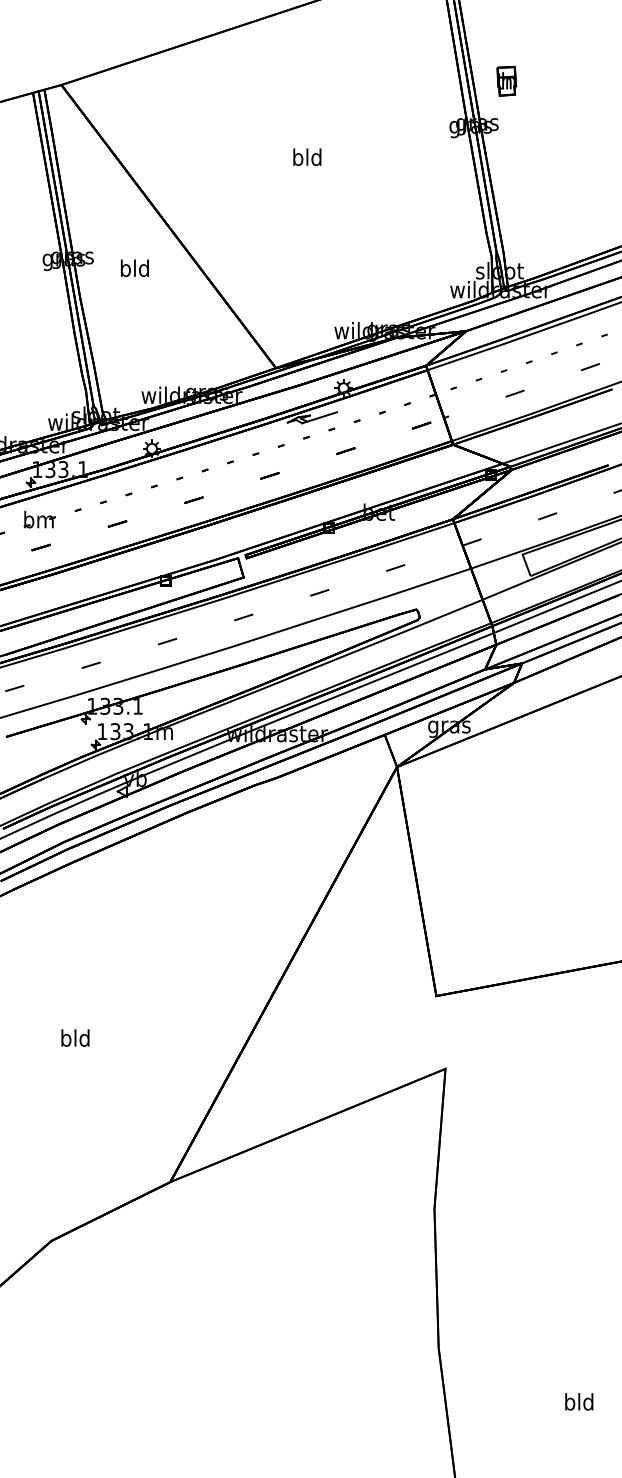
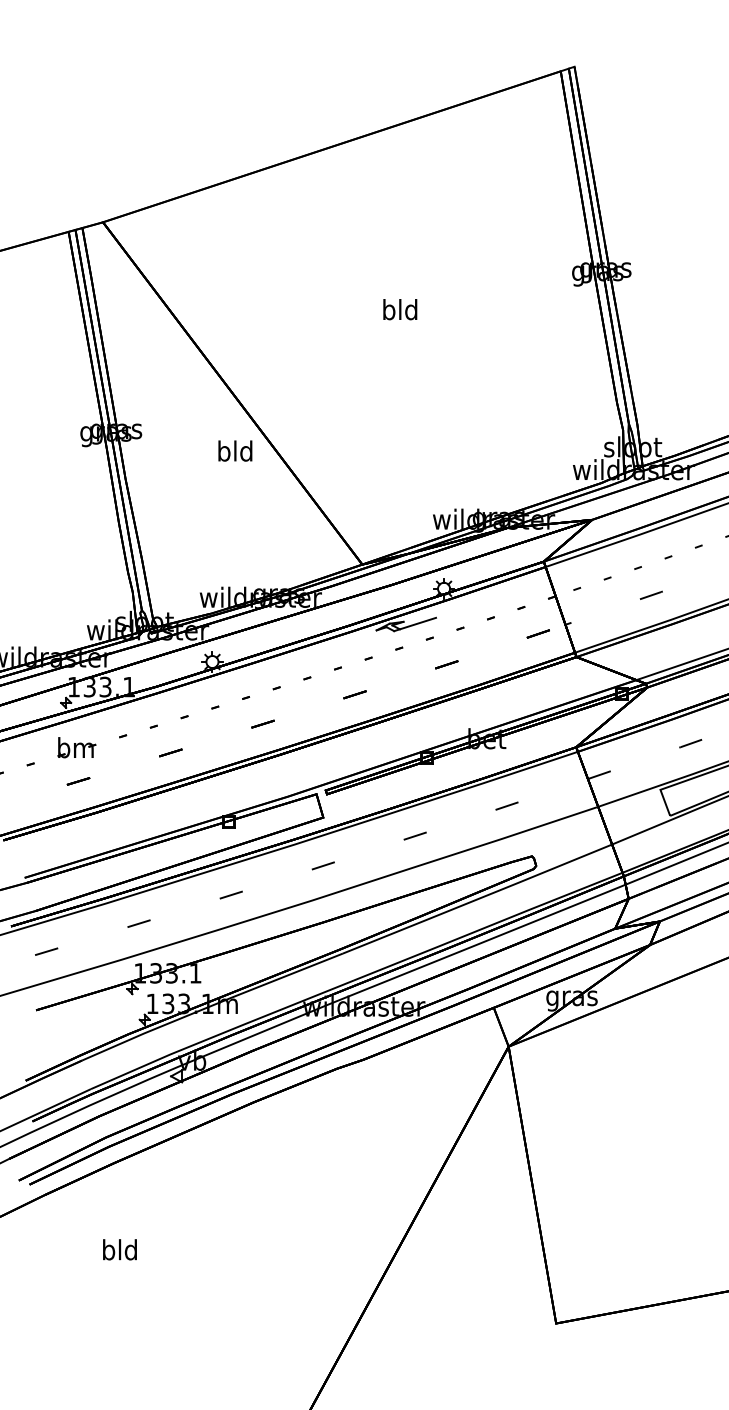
part: (506, 80) -> (640, 216), removed
text: (134, 268) -> (234, 451), moved
text: (75, 1037) -> (120, 1249), moved

